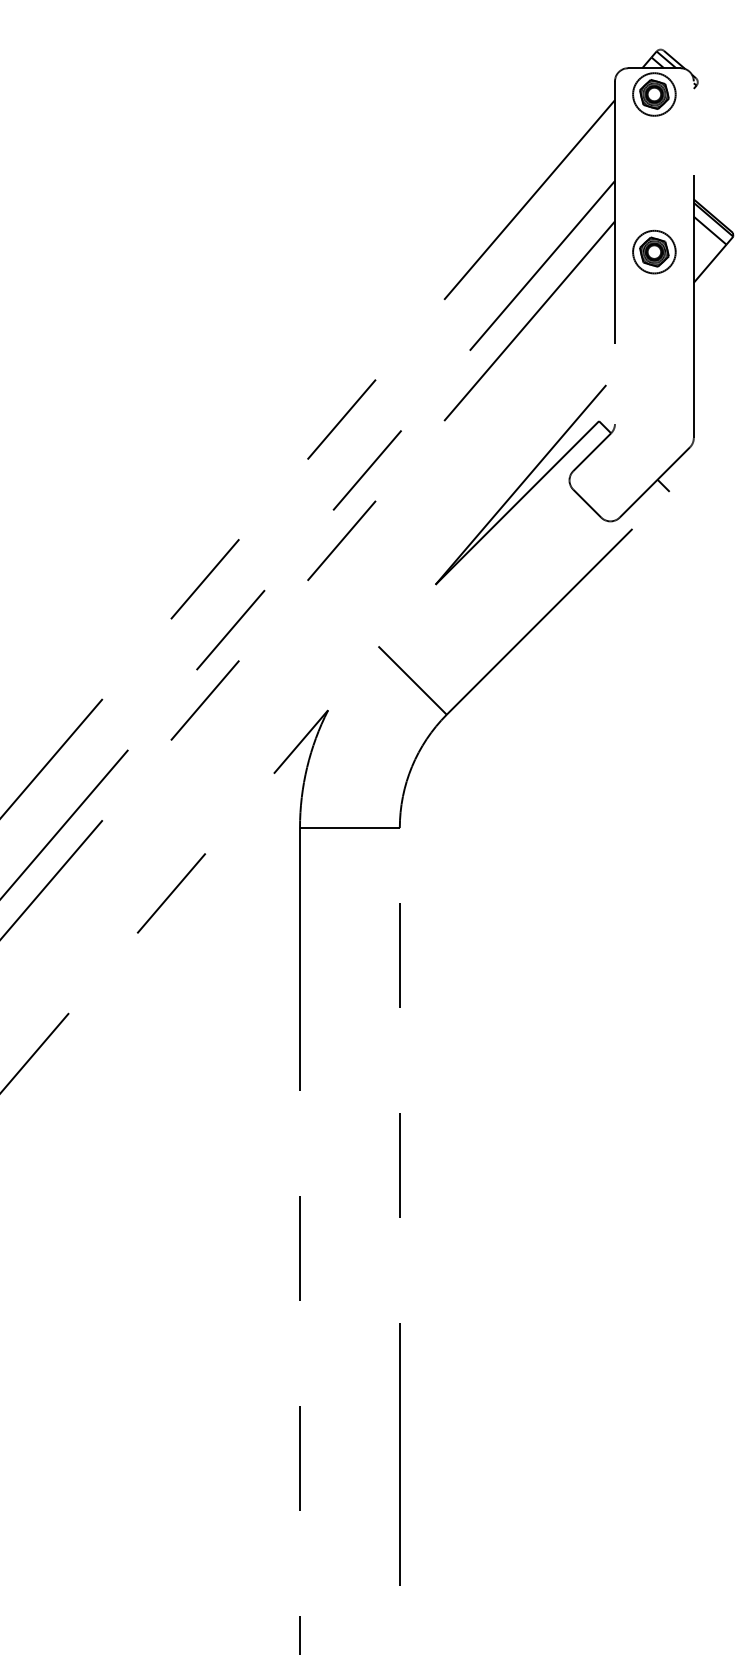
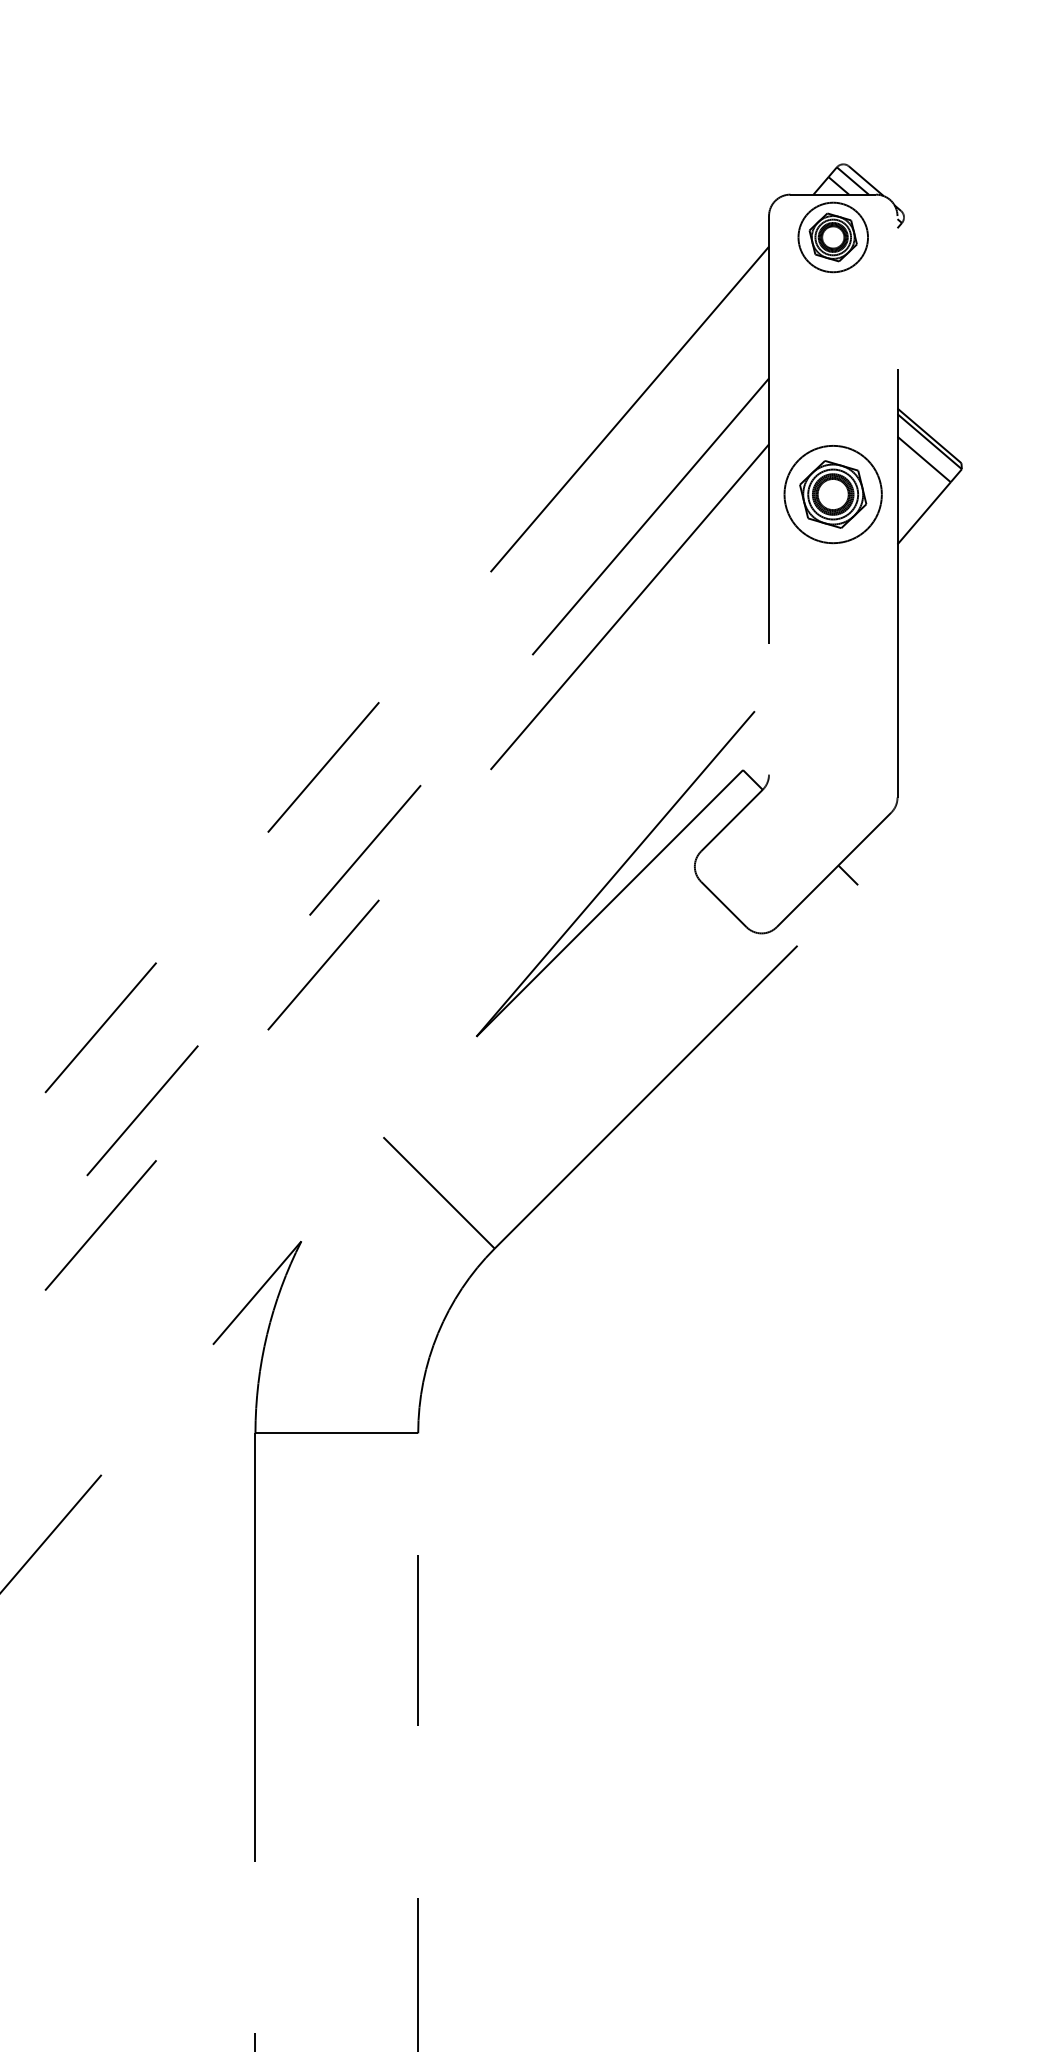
part: (654, 251) -> (833, 493), size x1.4

